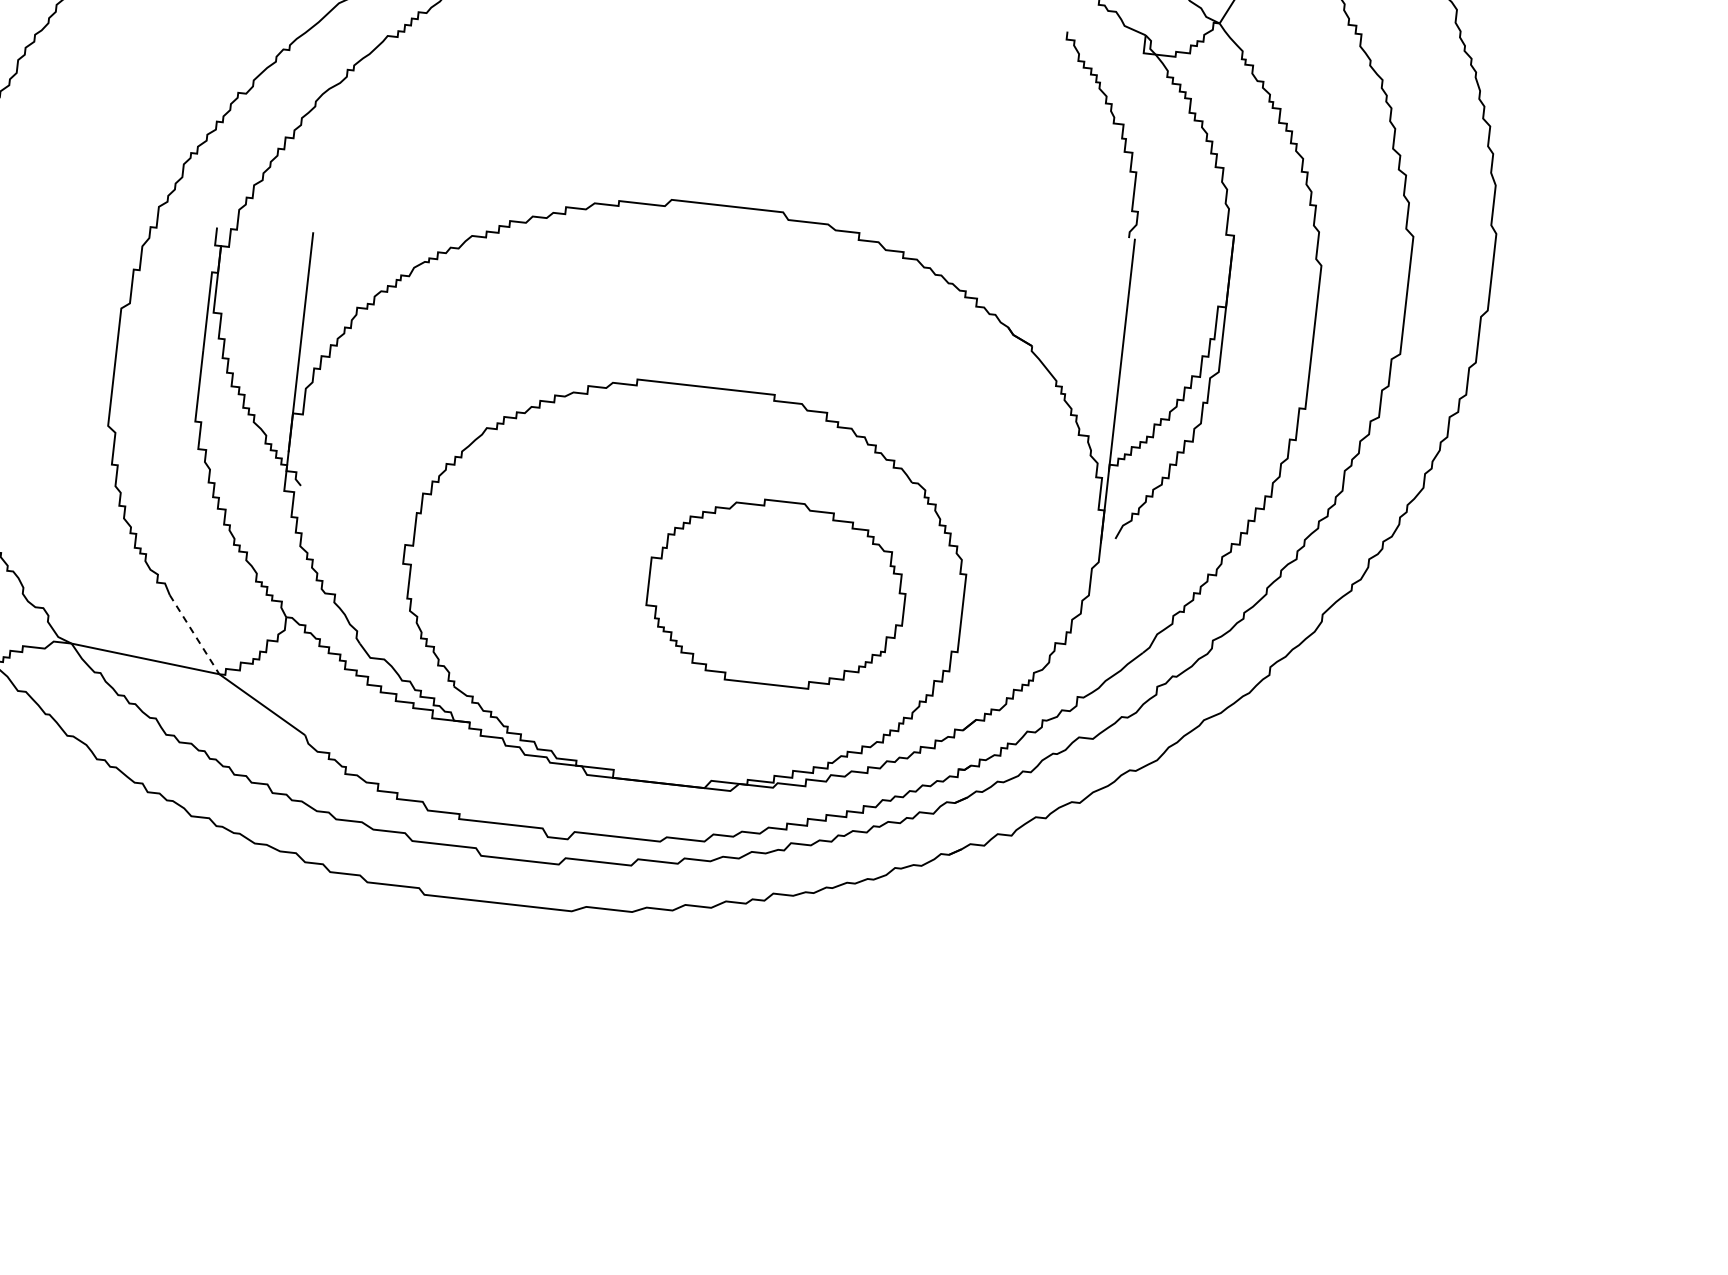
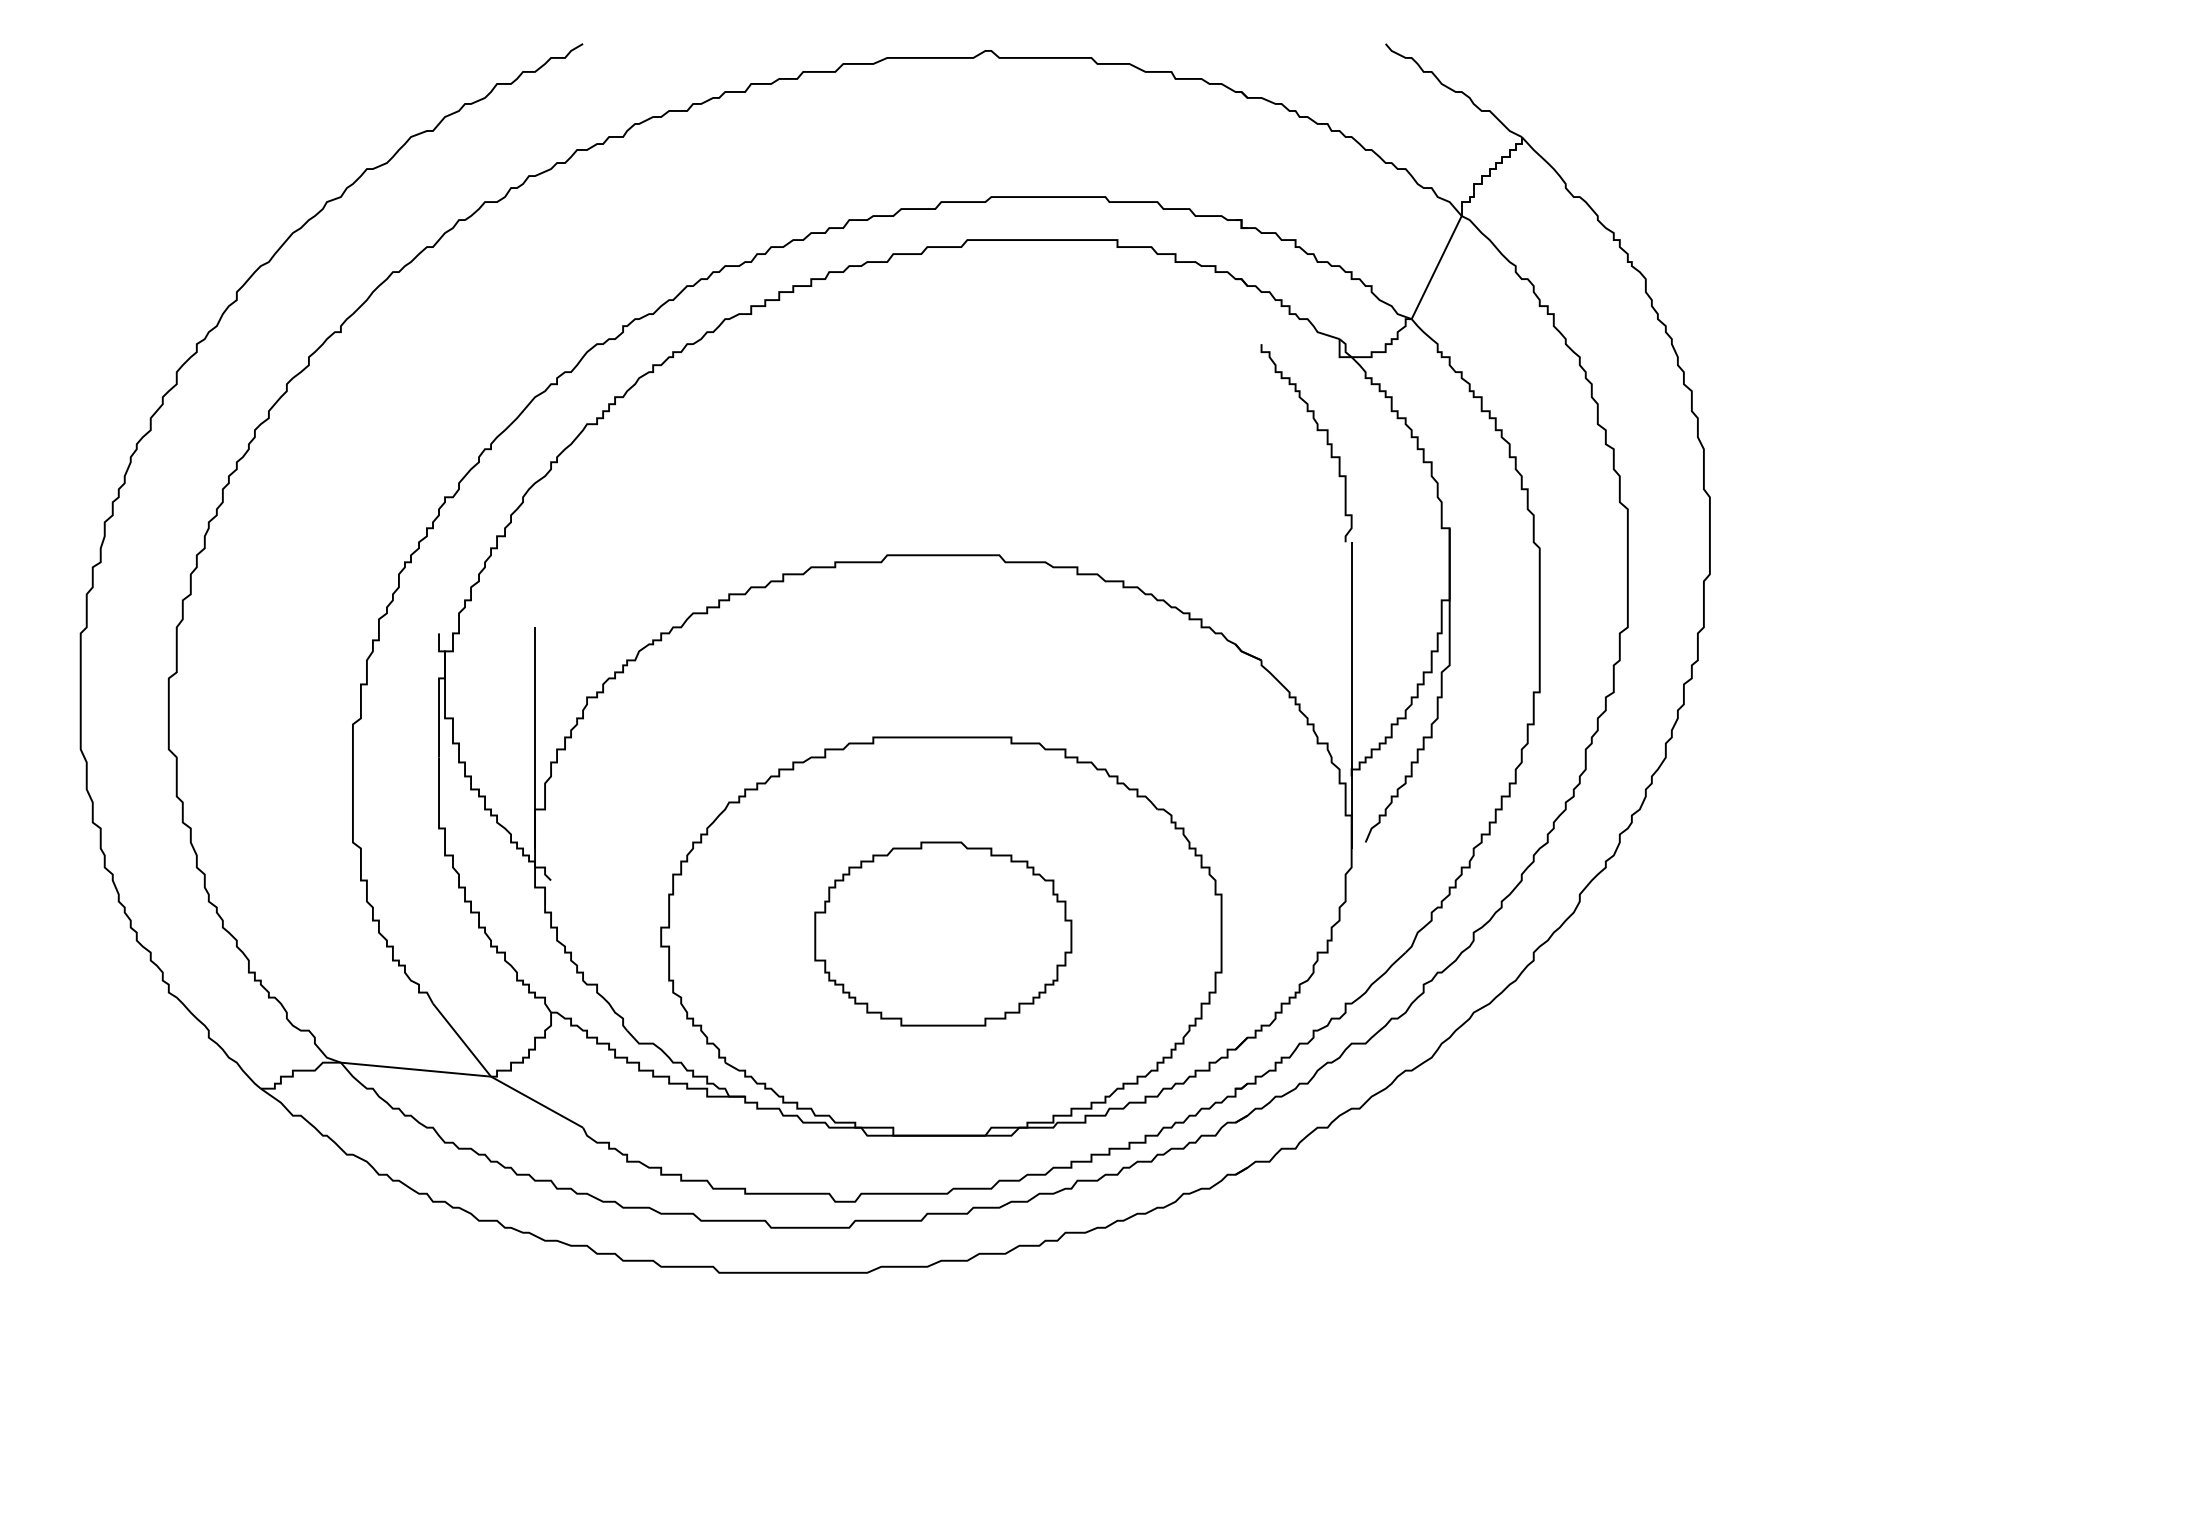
part: (776, 592) -> (943, 933), moved
line: (195, 635) -> (462, 1040), dashed -> solid

